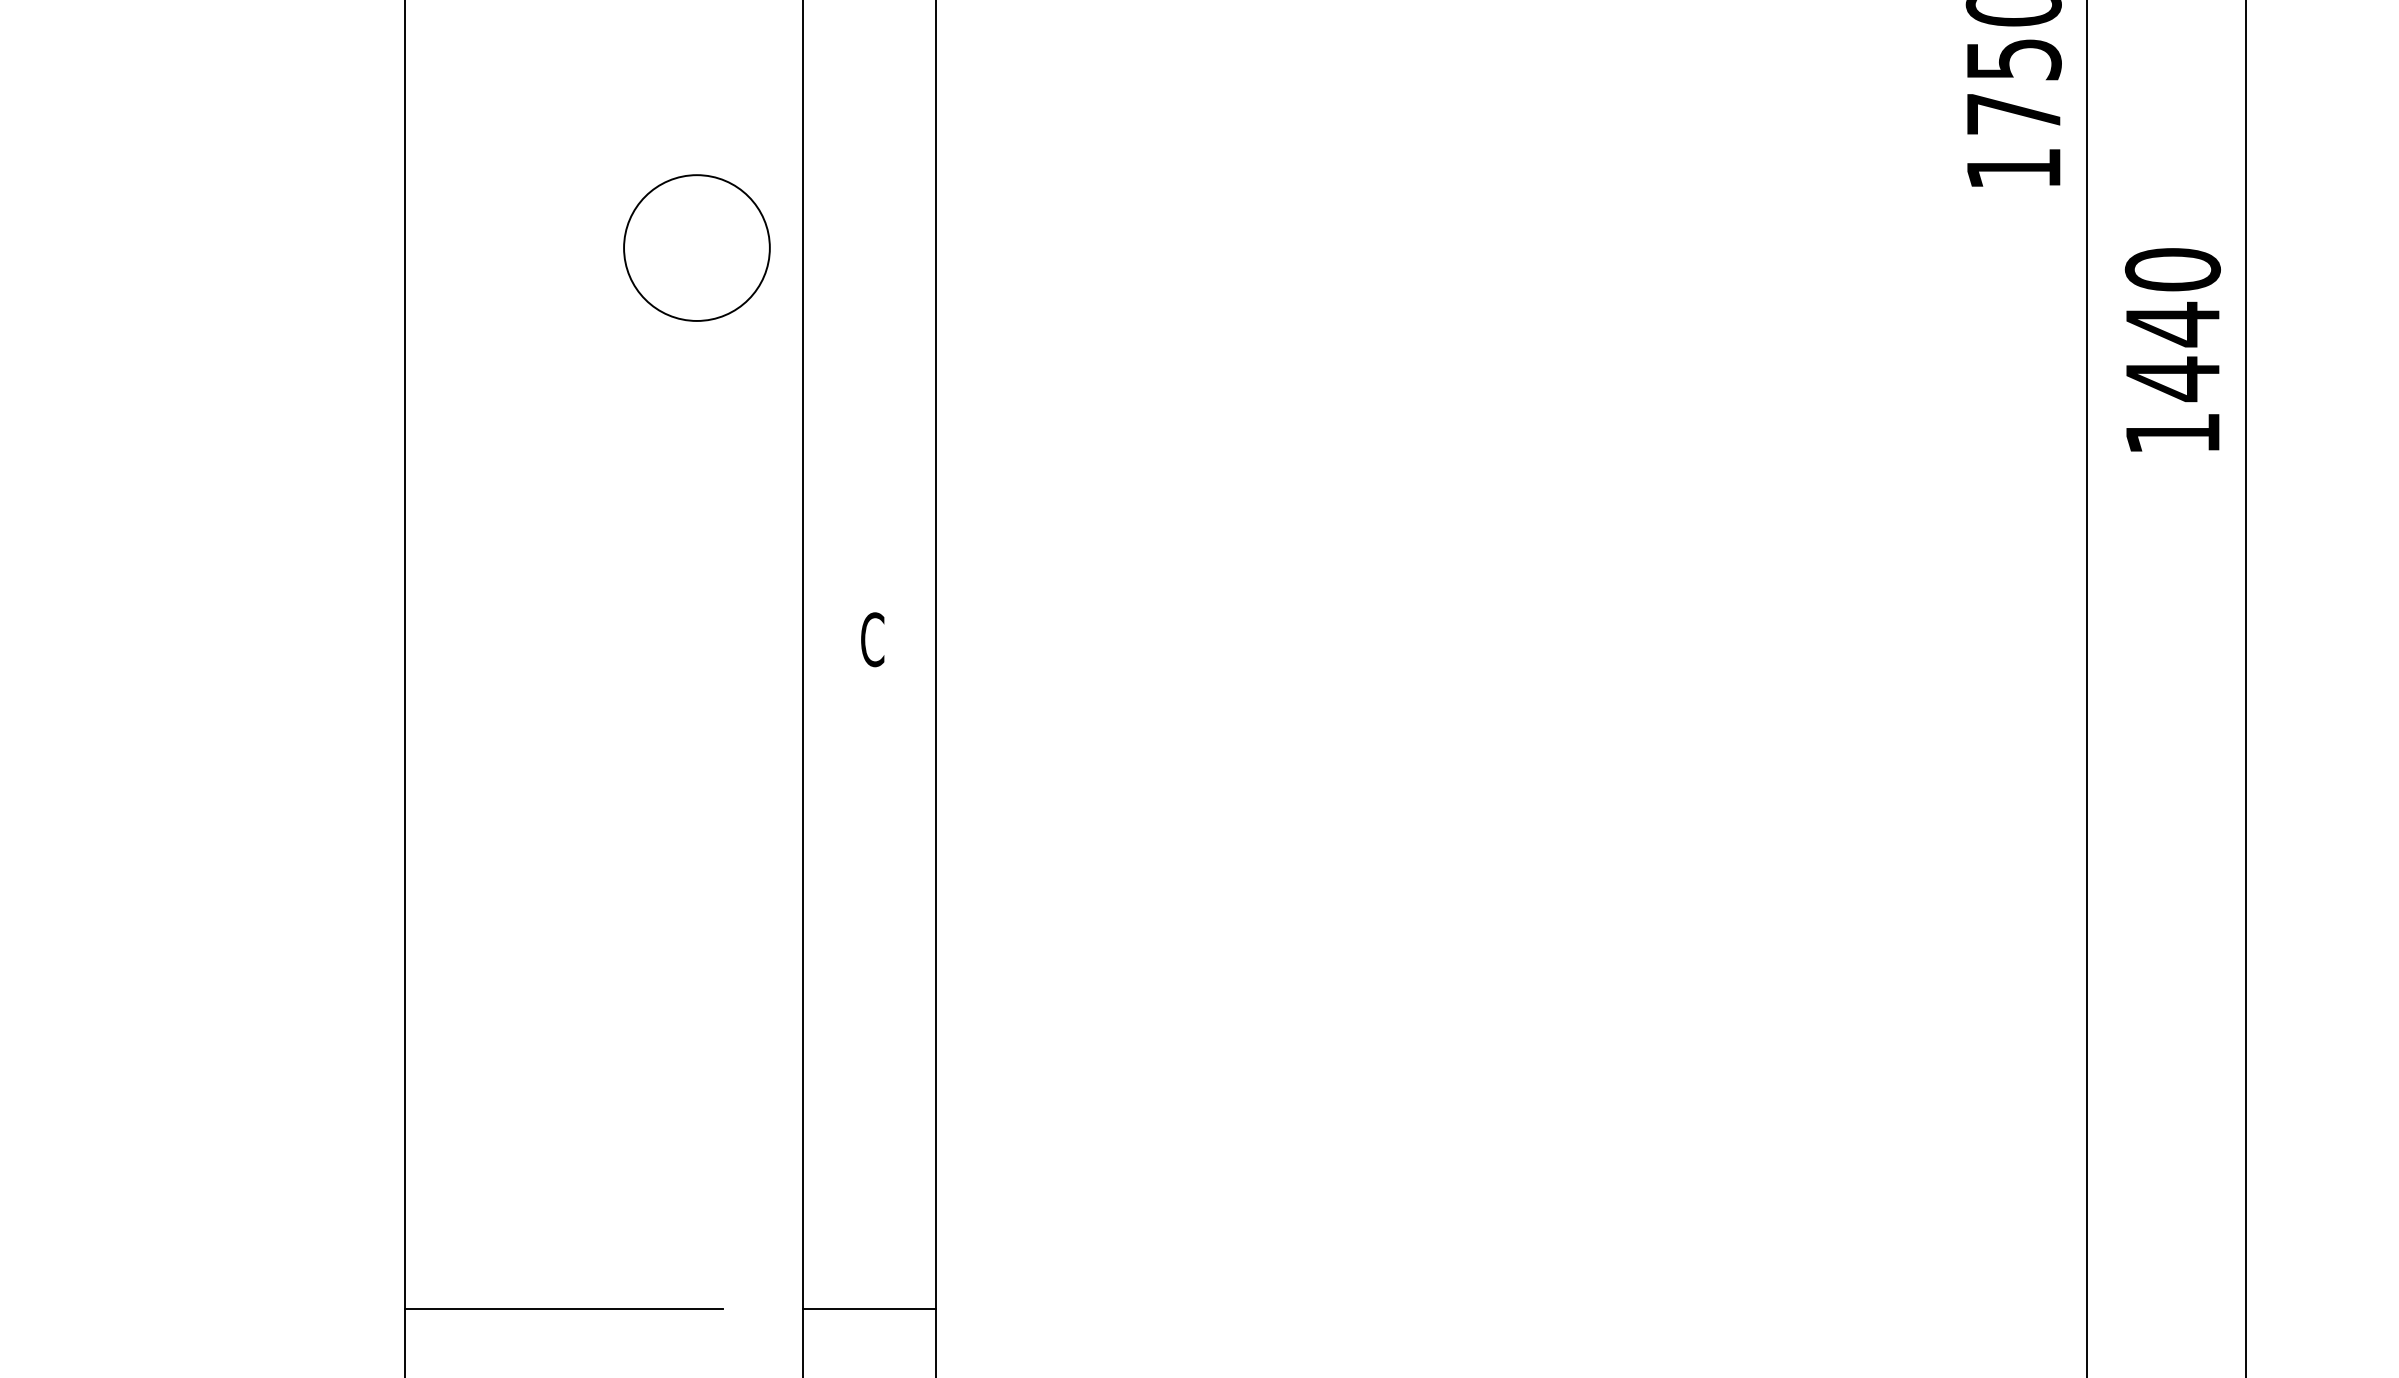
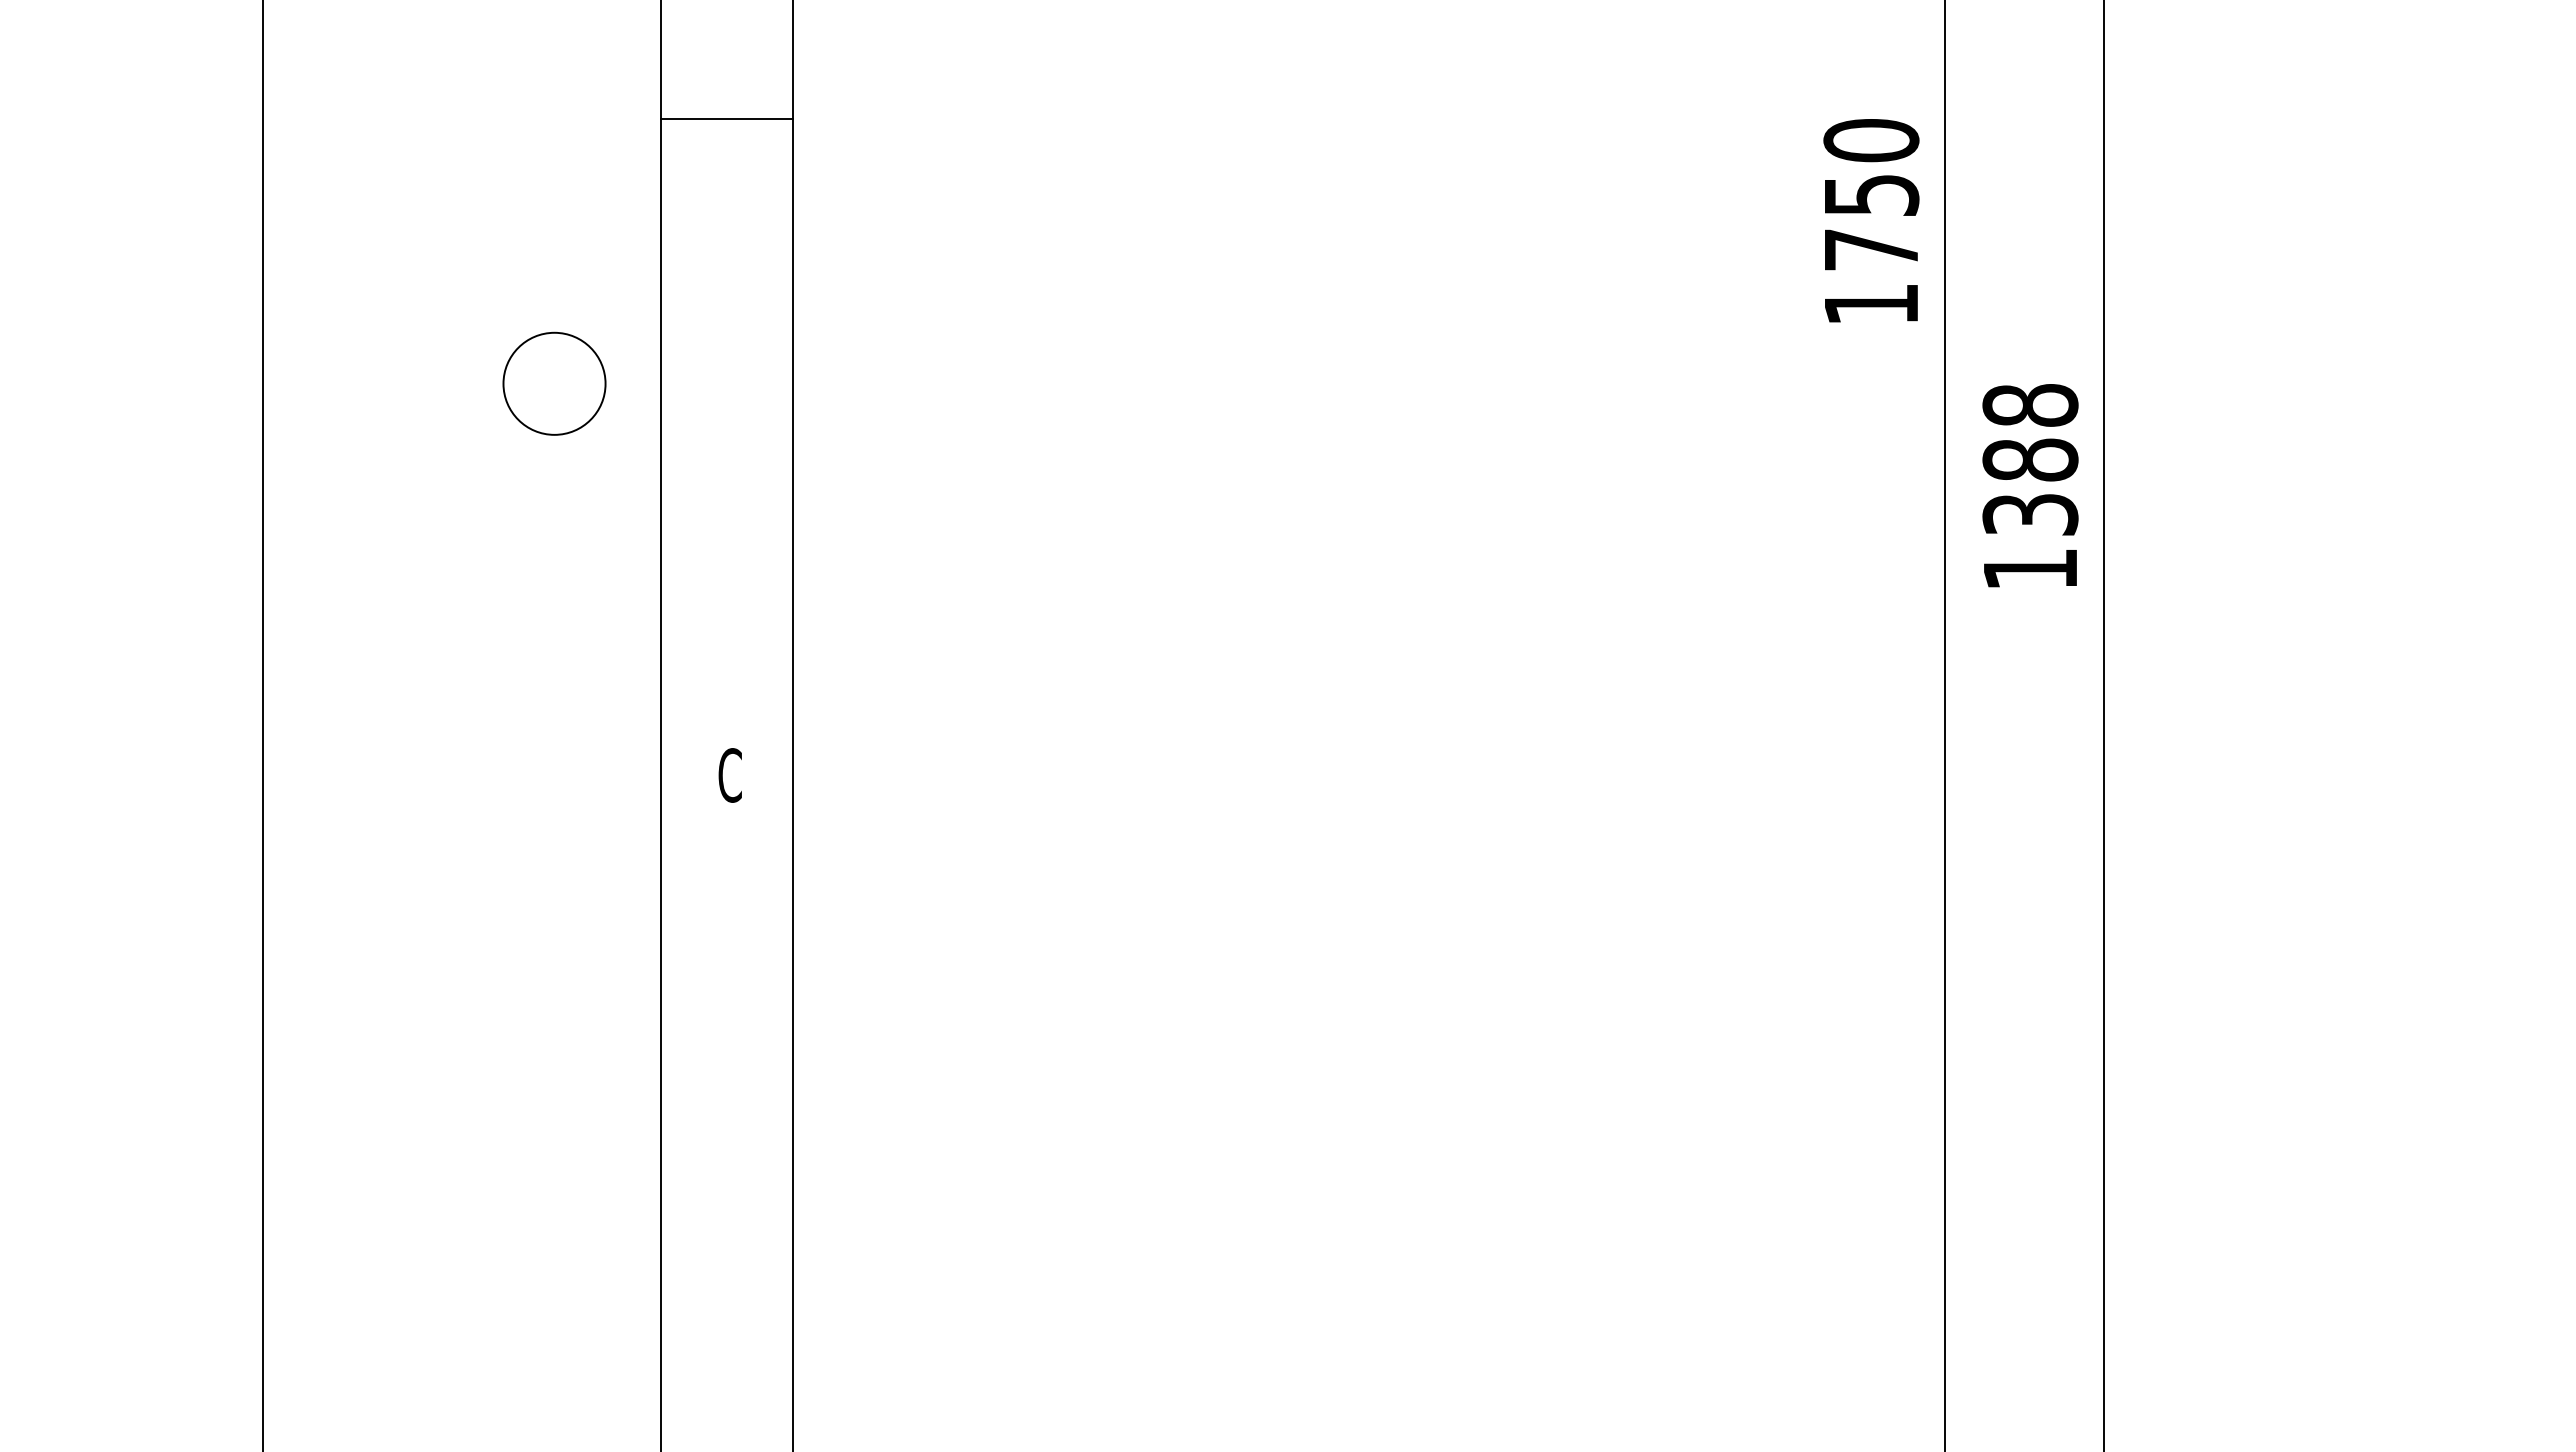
circle: (696, 247) -> (554, 383), size x0.7
text: (2172, 324) -> (2030, 460), 1440 -> 1388
line: (563, 1308) -> (421, 1444), removed
line: (868, 1308) -> (726, 1444), removed

